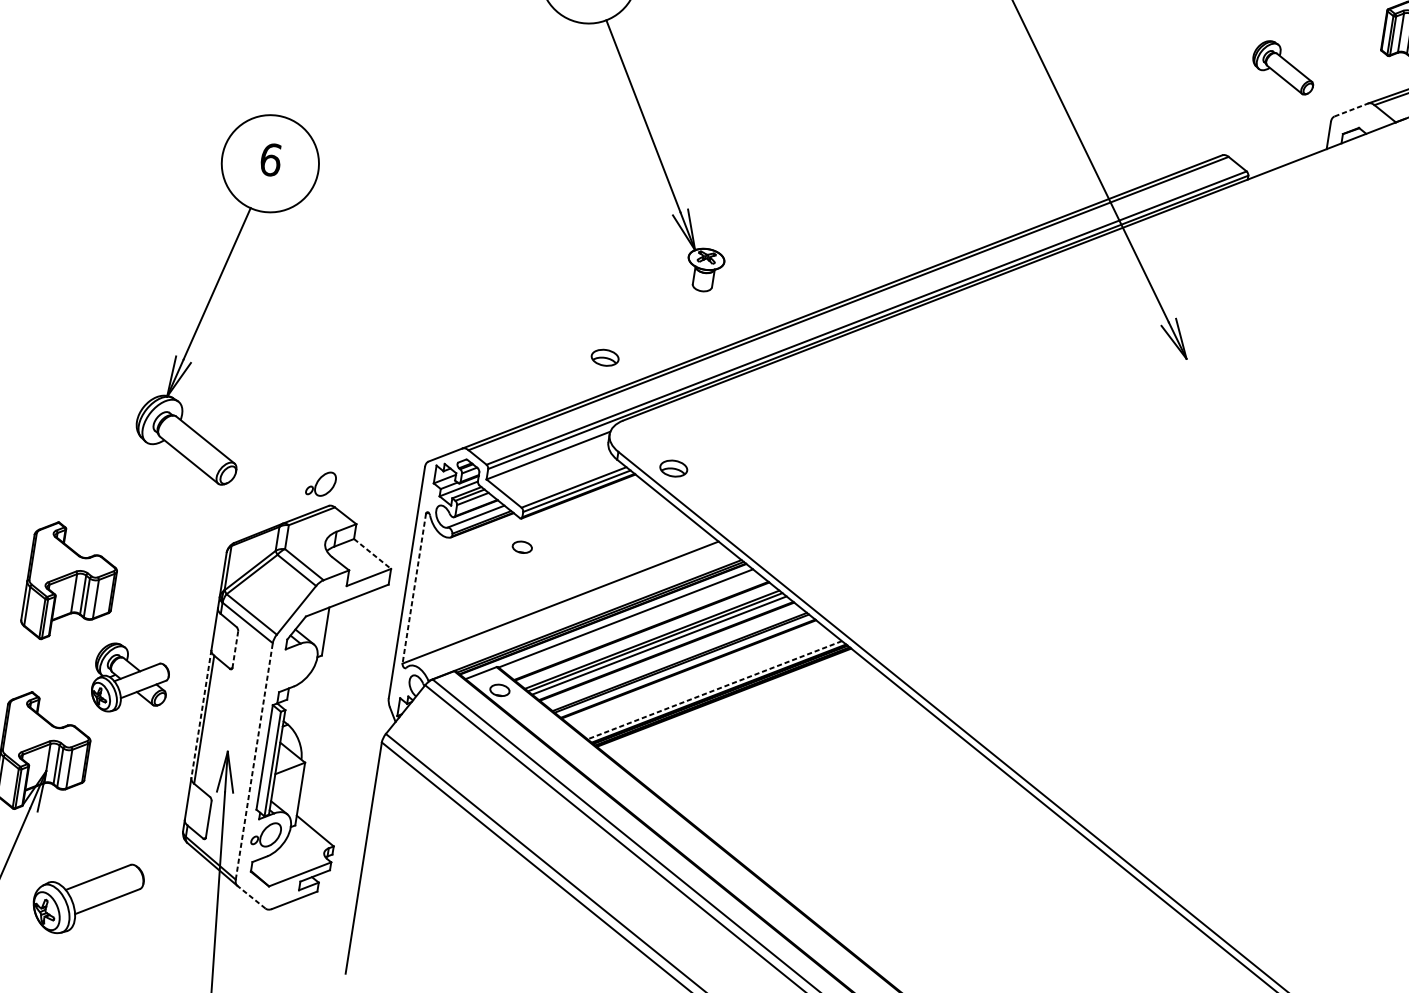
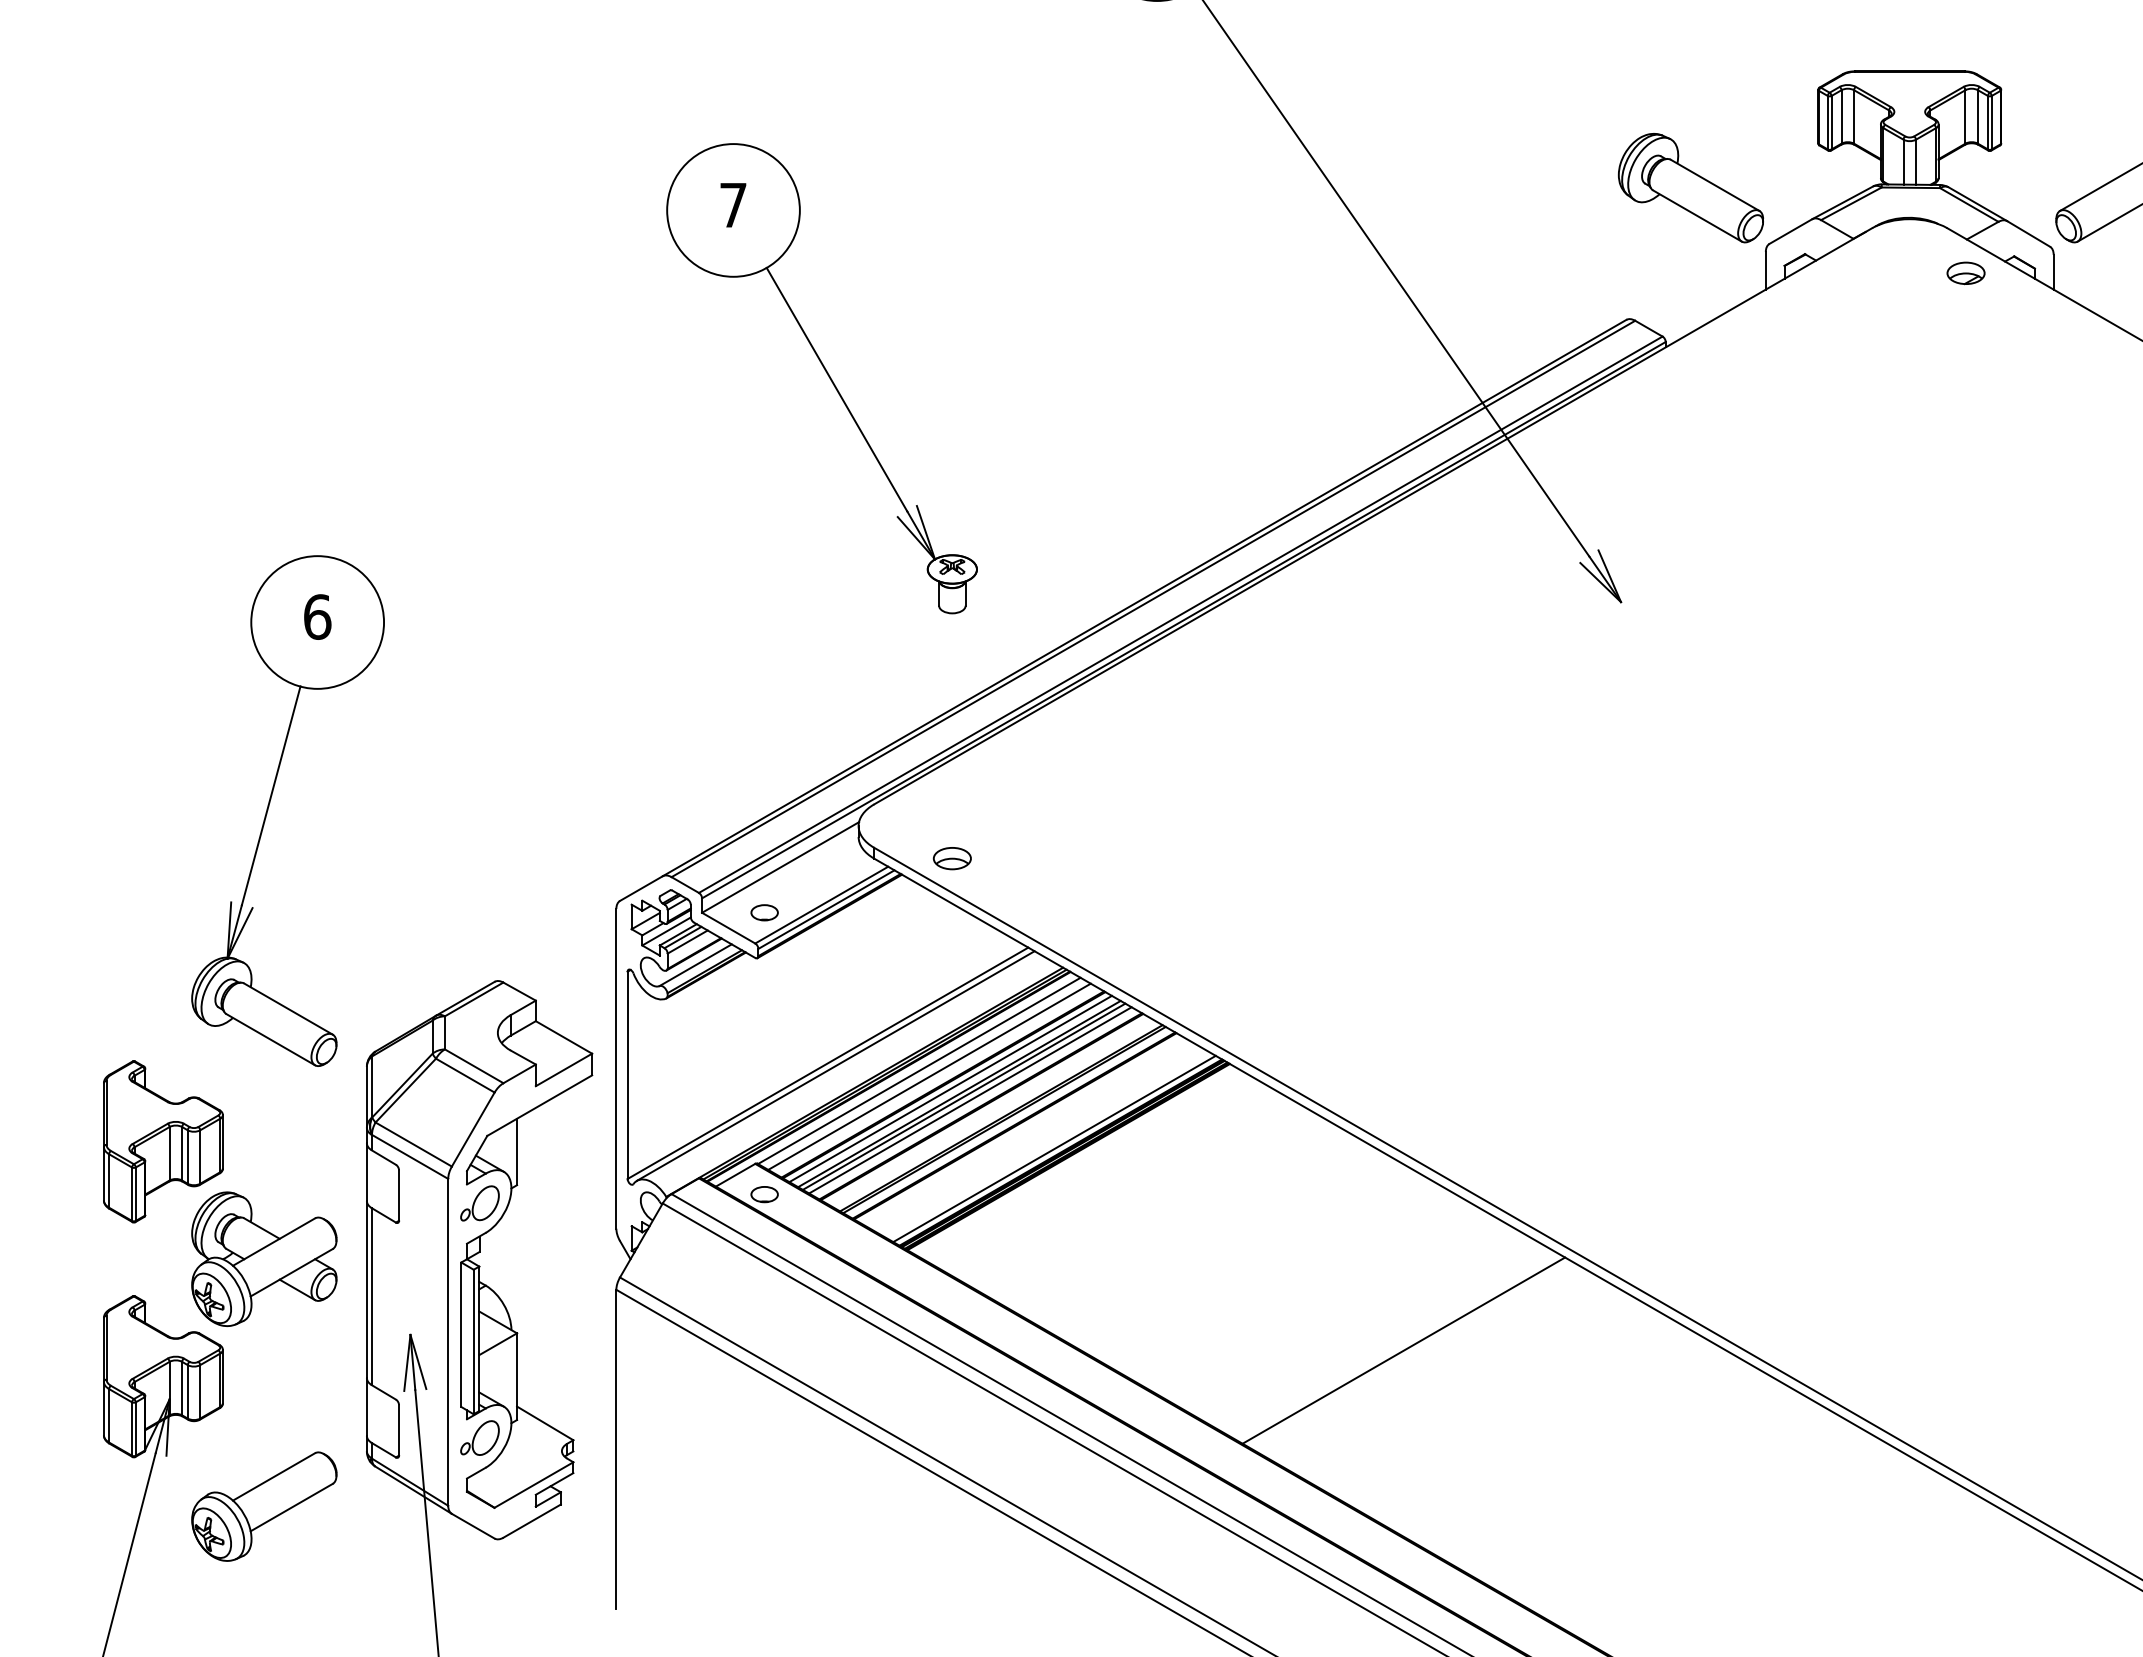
part: (1283, 67) -> (1690, 188), size x1.67
line: (1351, 109) -> (1790, 231), dashed -> solid
part: (215, 289) -> (270, 803), moved
part: (604, 357) -> (835, 723), removed
part: (320, 483) -> (479, 1203), moved
part: (522, 547) -> (764, 912), moved
line: (372, 554) -> (564, 1037), dashed -> solid
line: (414, 588) -> (627, 1075), dashed -> solid
line: (565, 605) -> (835, 1065), added
line: (632, 623) -> (929, 1076), added
line: (646, 634) -> (950, 1088), added
line: (235, 650) -> (399, 1196), dashed -> solid
part: (130, 679) -> (264, 1258), size x1.43
line: (714, 690) -> (1054, 1149), dashed -> solid
line: (201, 713) -> (366, 1289), dashed -> solid
line: (254, 760) -> (448, 1341), dashed -> solid
line: (944, 875) -> (1403, 1350), added
part: (87, 897) -> (264, 1506), moved
line: (251, 897) -> (473, 1526), dashed -> solid

